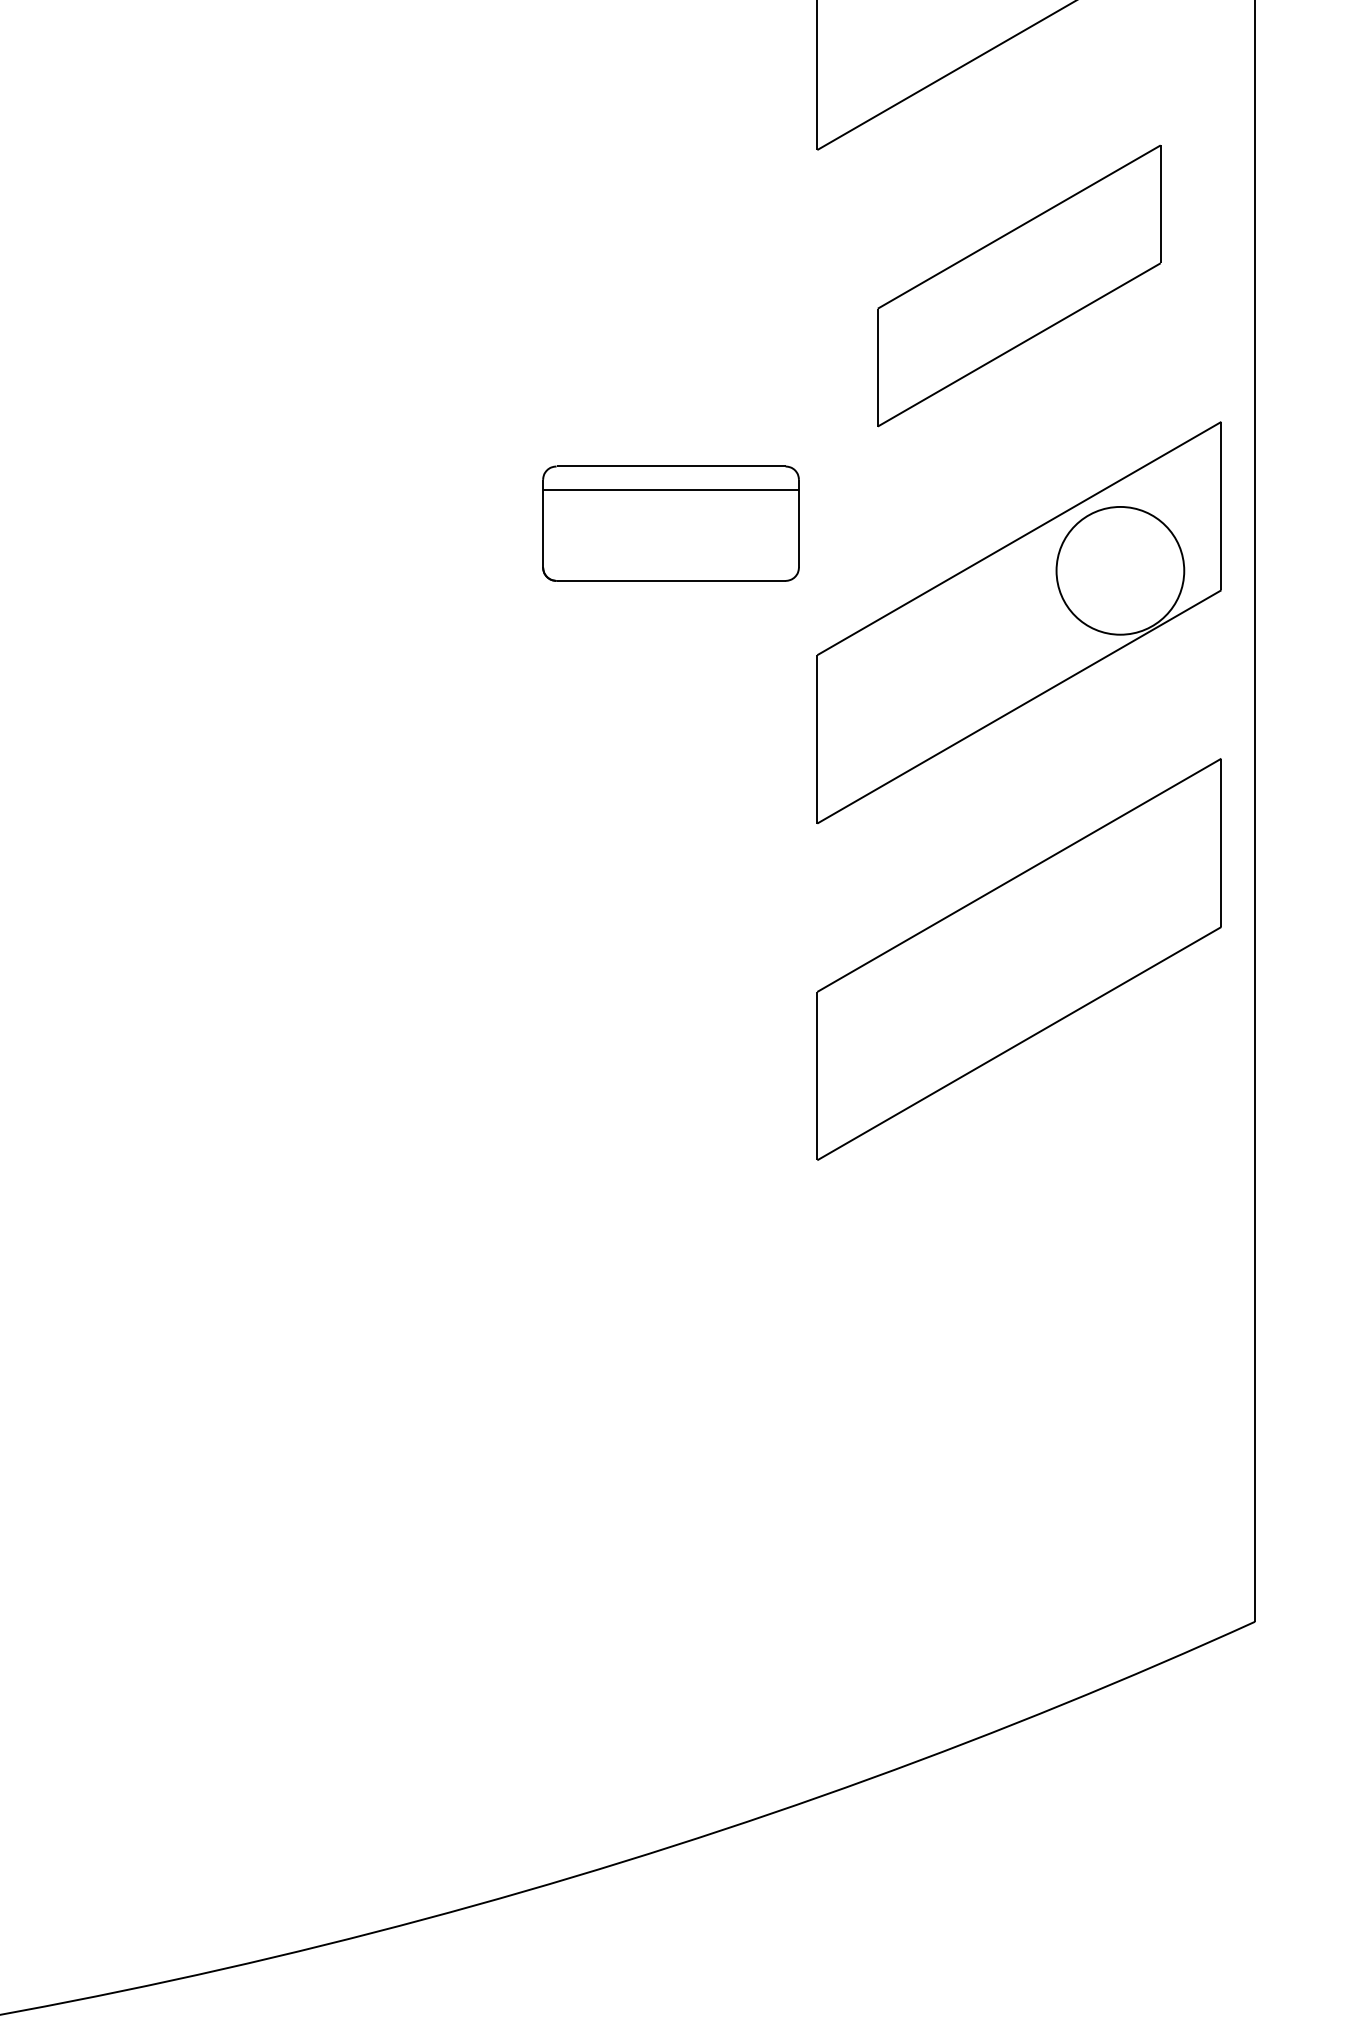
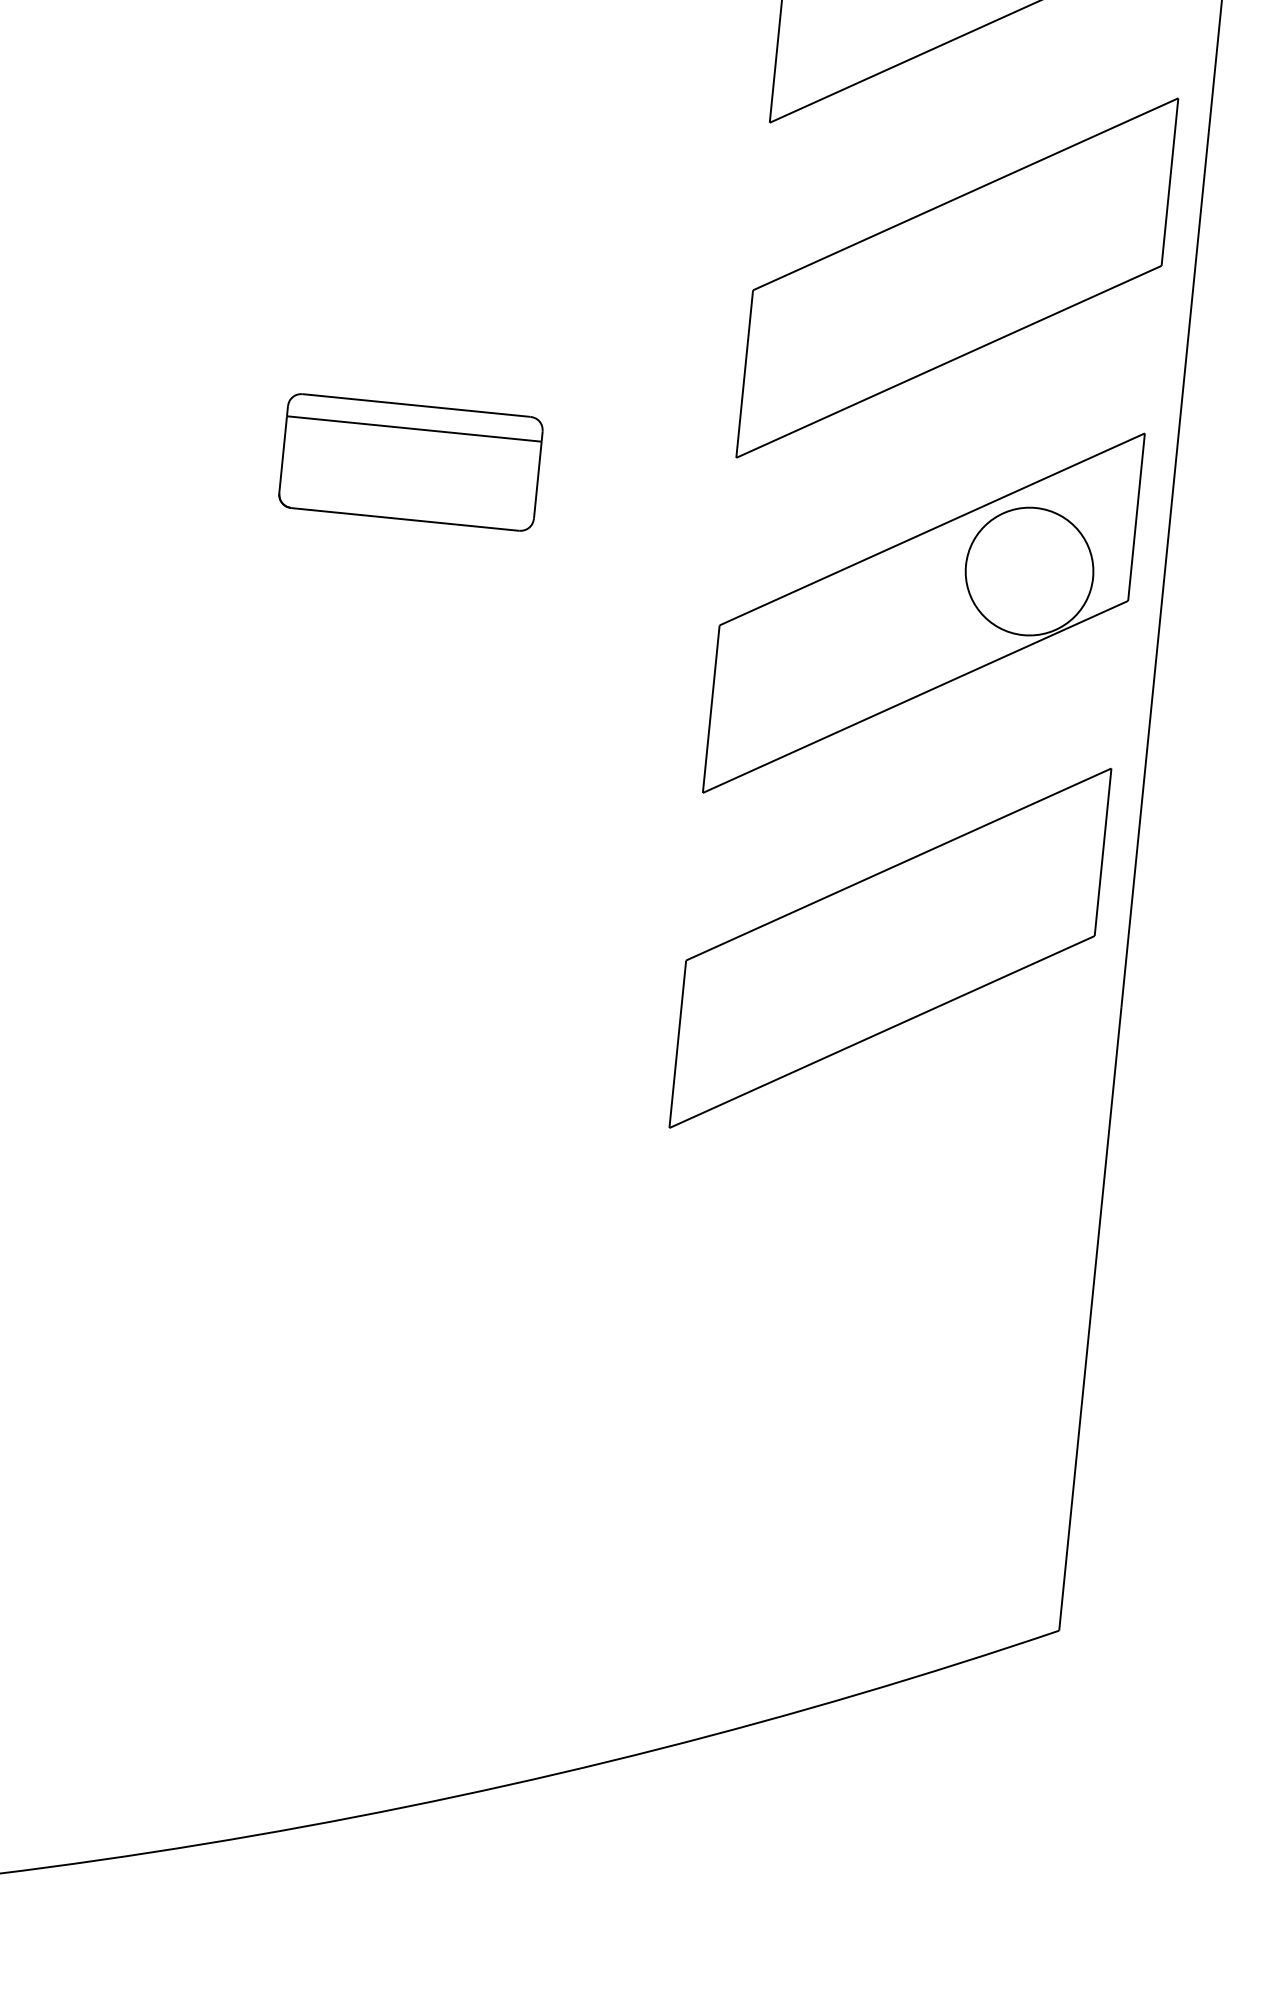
part: (1018, 285) -> (956, 277), size x1.43
part: (670, 523) -> (410, 462), moved

